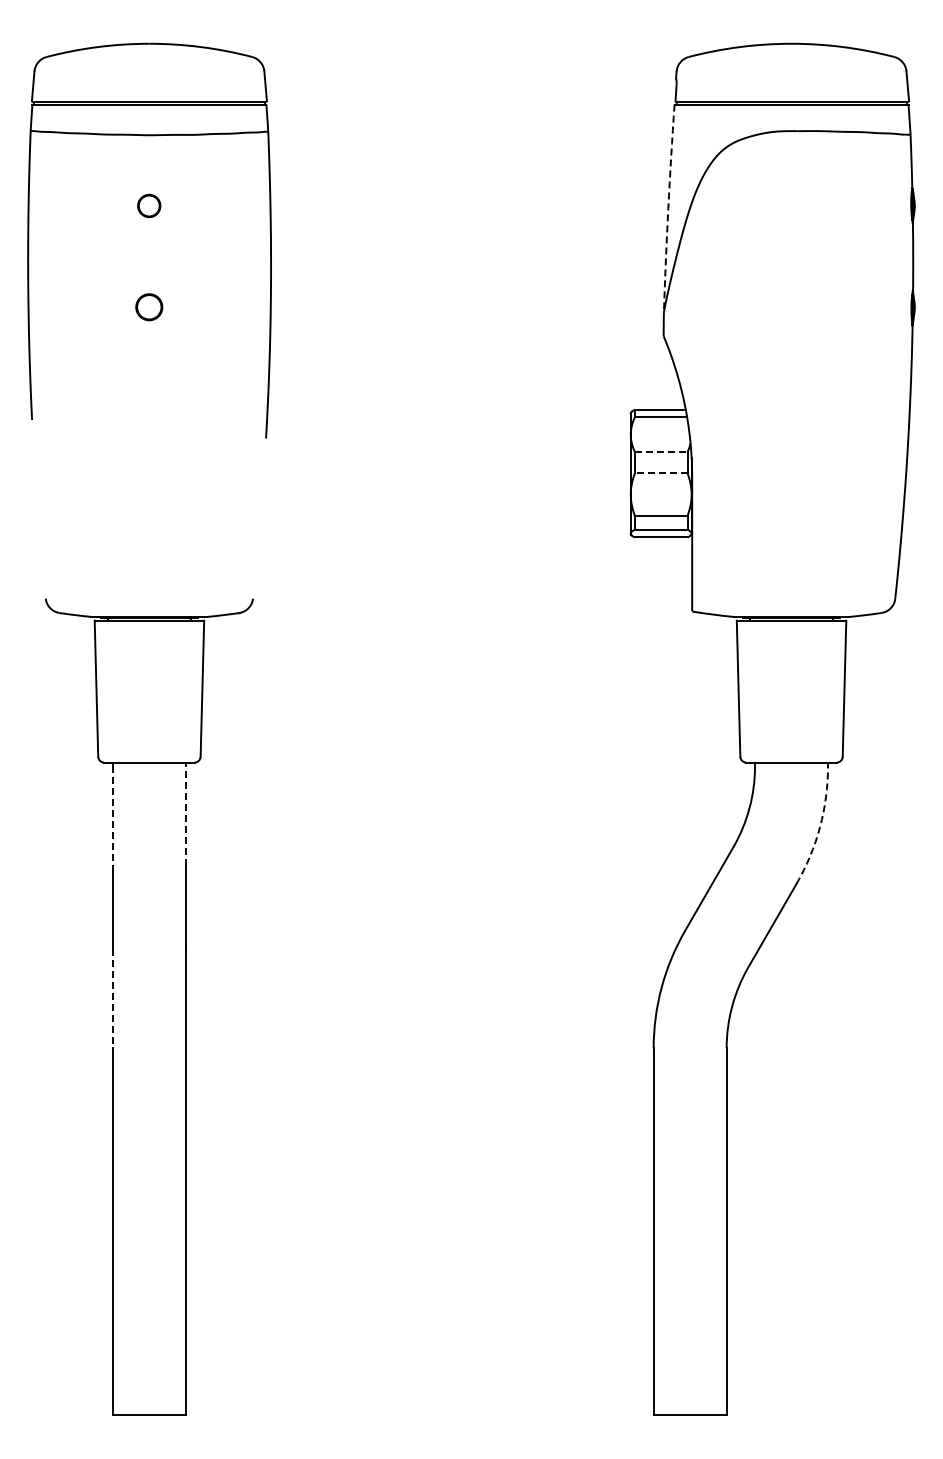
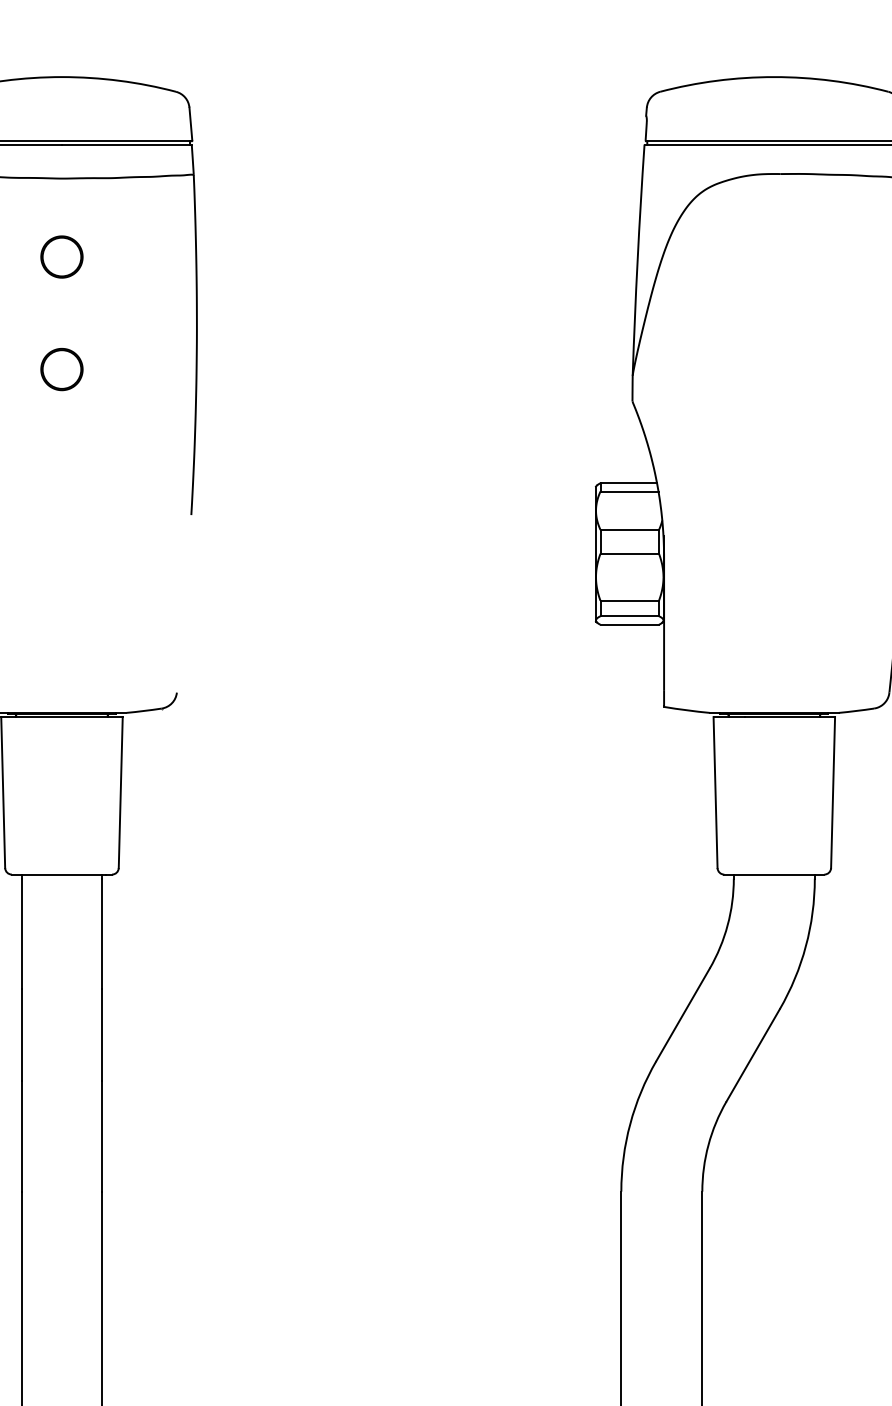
part: (148, 205) -> (60, 256), size x1.67
arc: (668, 208) -> (637, 259), dashed -> solid
part: (148, 306) -> (60, 368), size x1.43
line: (661, 451) -> (630, 529), dashed -> solid
line: (660, 473) -> (628, 553), dashed -> solid
line: (112, 816) -> (20, 934), dashed -> solid
line: (185, 816) -> (101, 934), dashed -> solid
arc: (820, 827) -> (806, 946), dashed -> solid
line: (112, 998) -> (20, 1136), dashed -> solid

